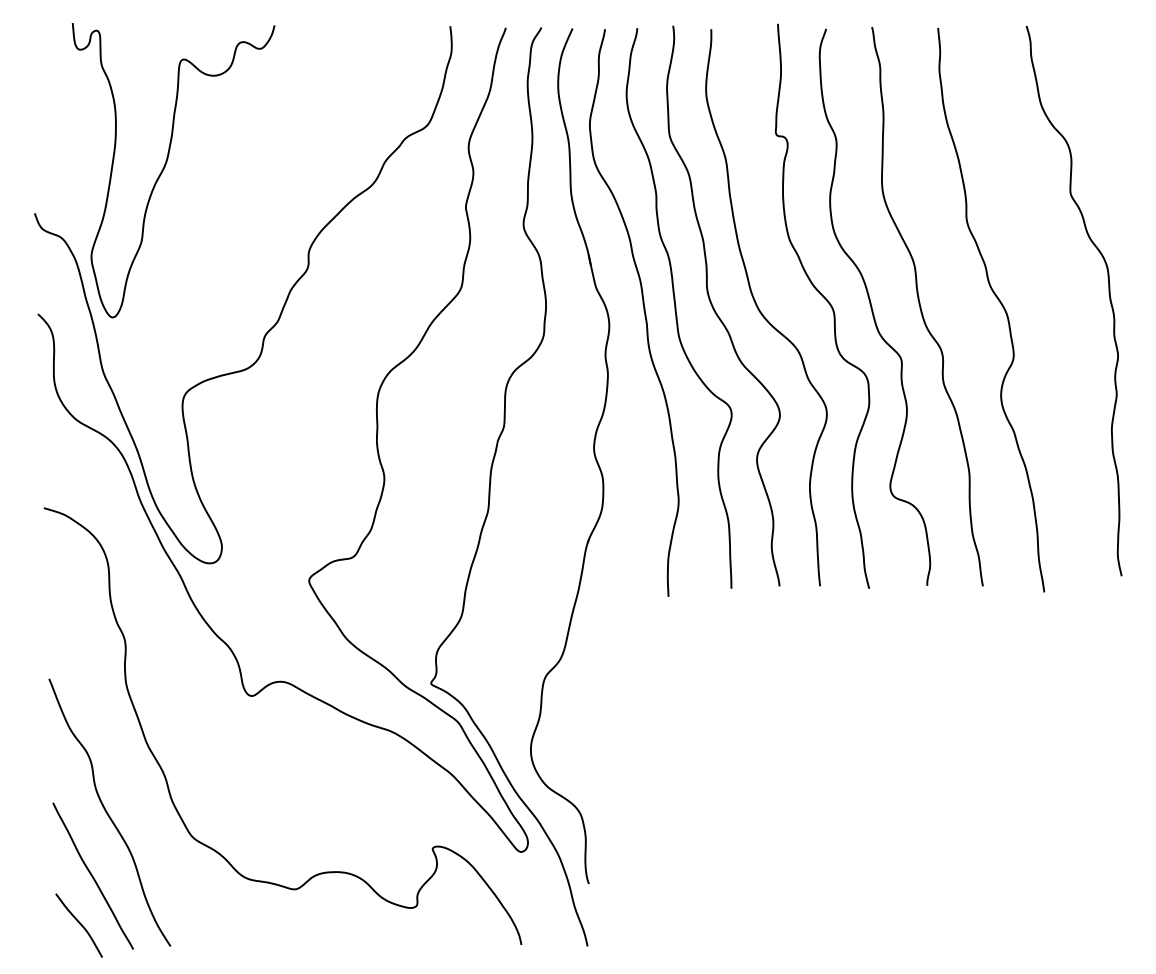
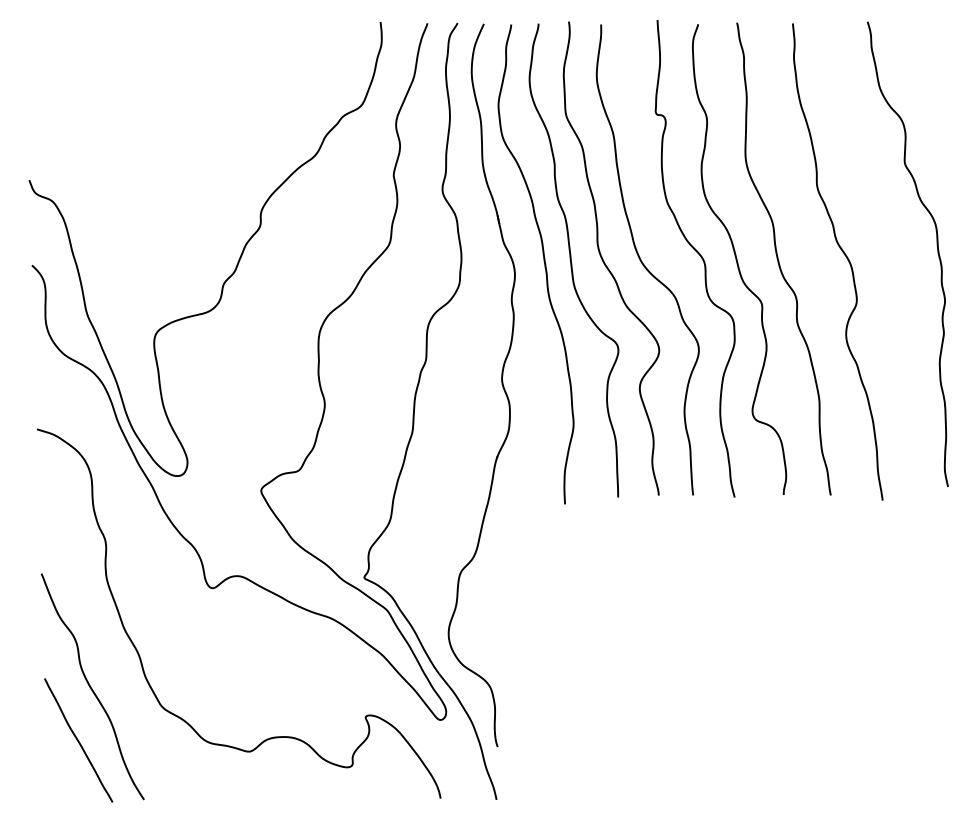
curve: (166, 166) -> (140, 140), removed
curve: (79, 924) -> (67, 781), removed

